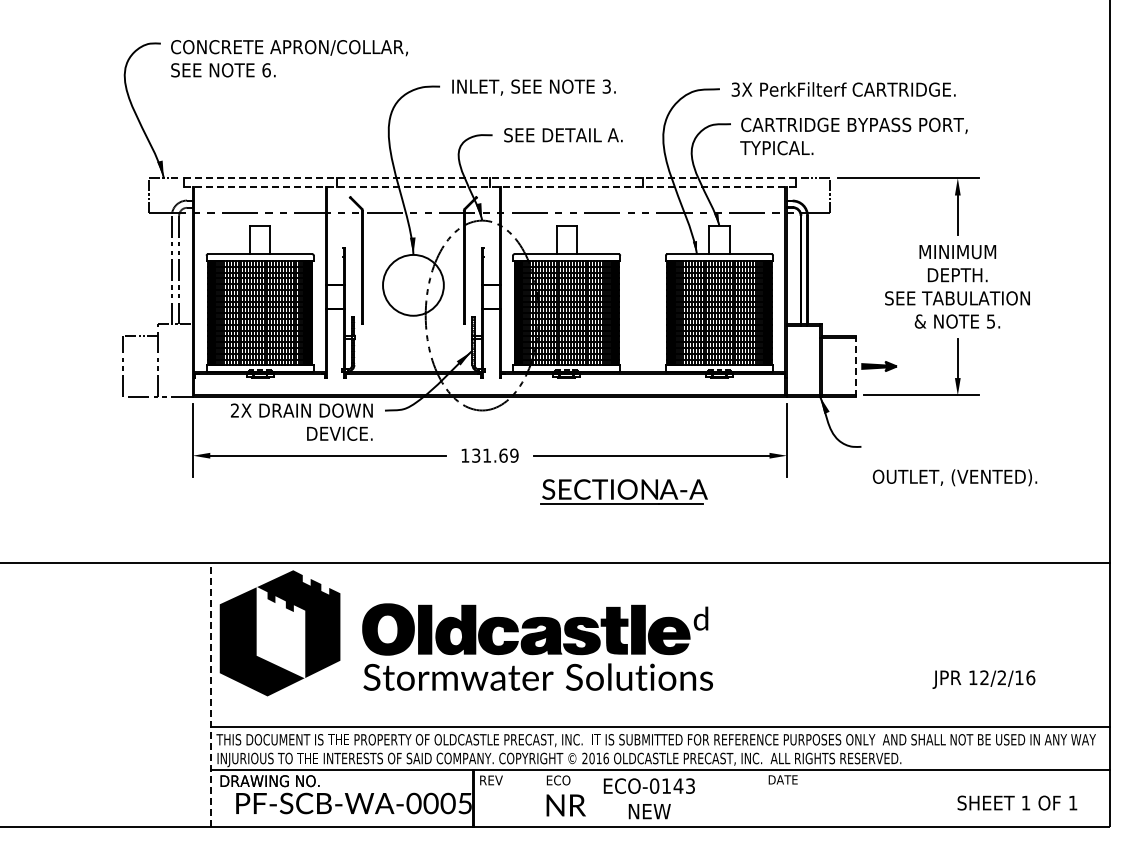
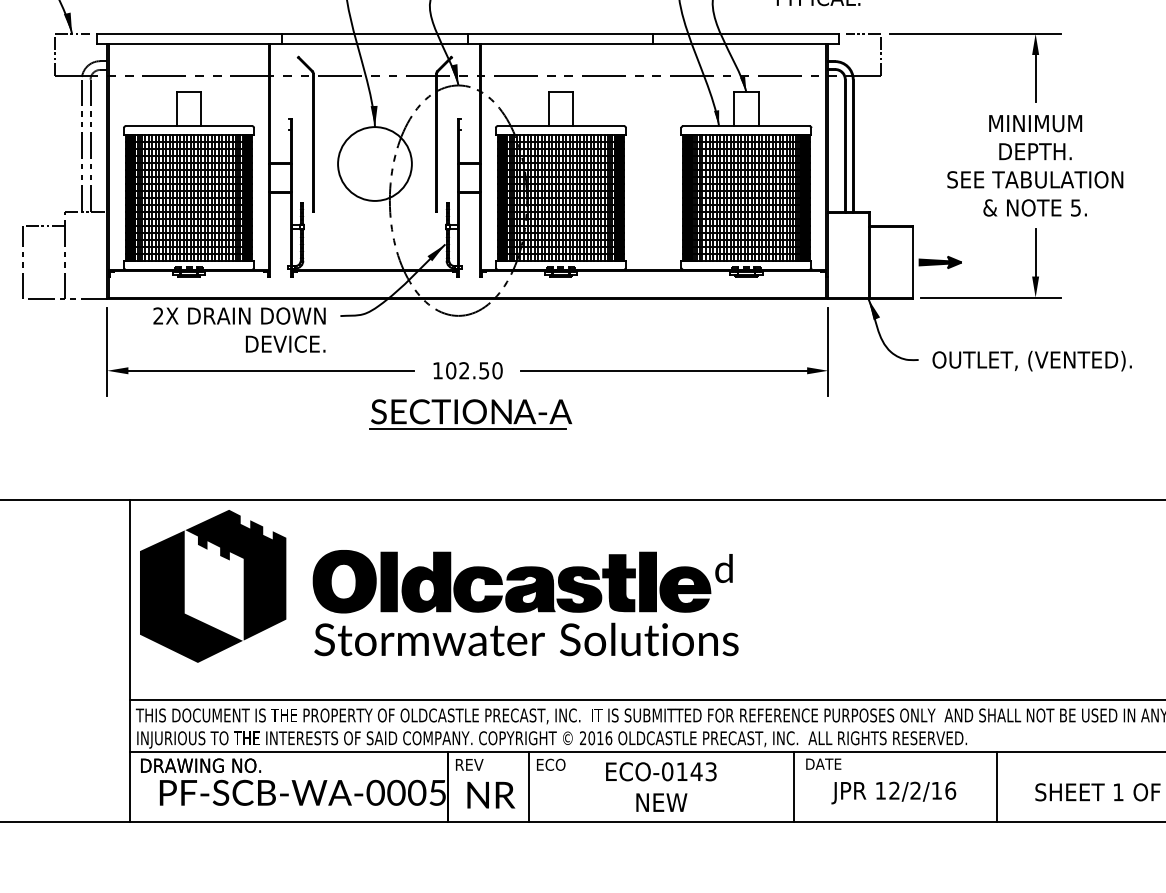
line: (489, 178) -> (467, 34), dashed -> solid
line: (489, 186) -> (467, 44), dashed -> solid
line: (856, 366) -> (912, 262), dashed -> solid
text: (495, 455) -> (474, 370), 131.69 -> 102.50
text: (954, 477) -> (1031, 360), moved
part: (623, 491) -> (469, 414), moved
text: (983, 679) -> (893, 792), moved
line: (211, 694) -> (129, 660), dashed -> solid
line: (540, 798) -> (529, 786), added
line: (758, 798) -> (793, 786), added
line: (925, 798) -> (996, 786), added
text: (565, 805) -> (490, 795), moved

